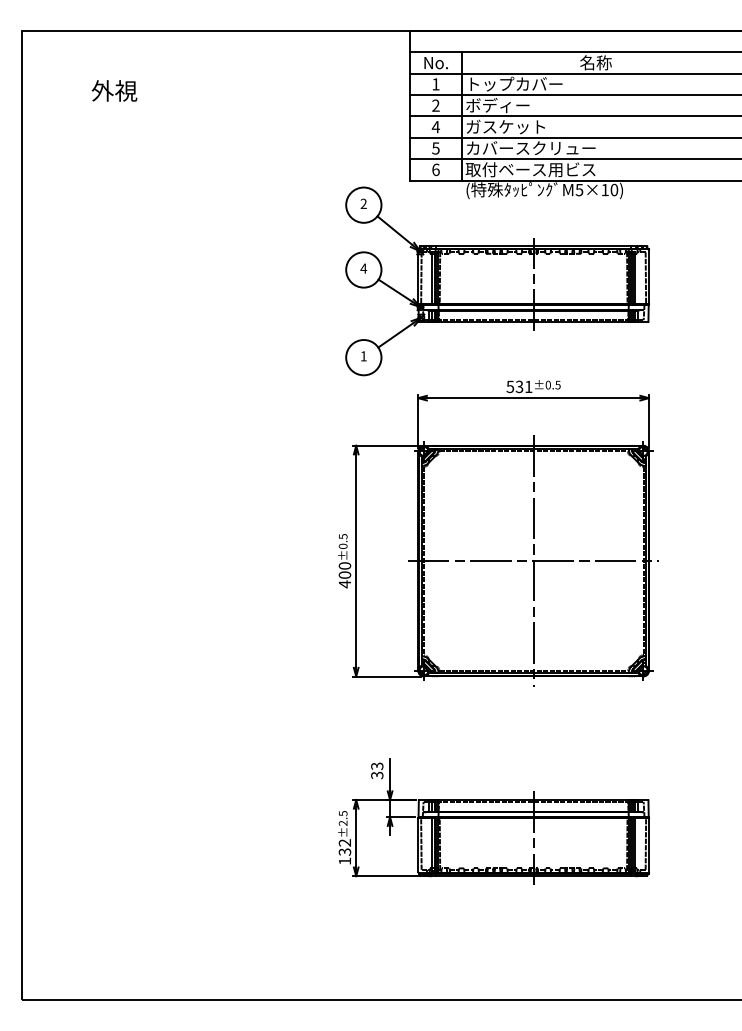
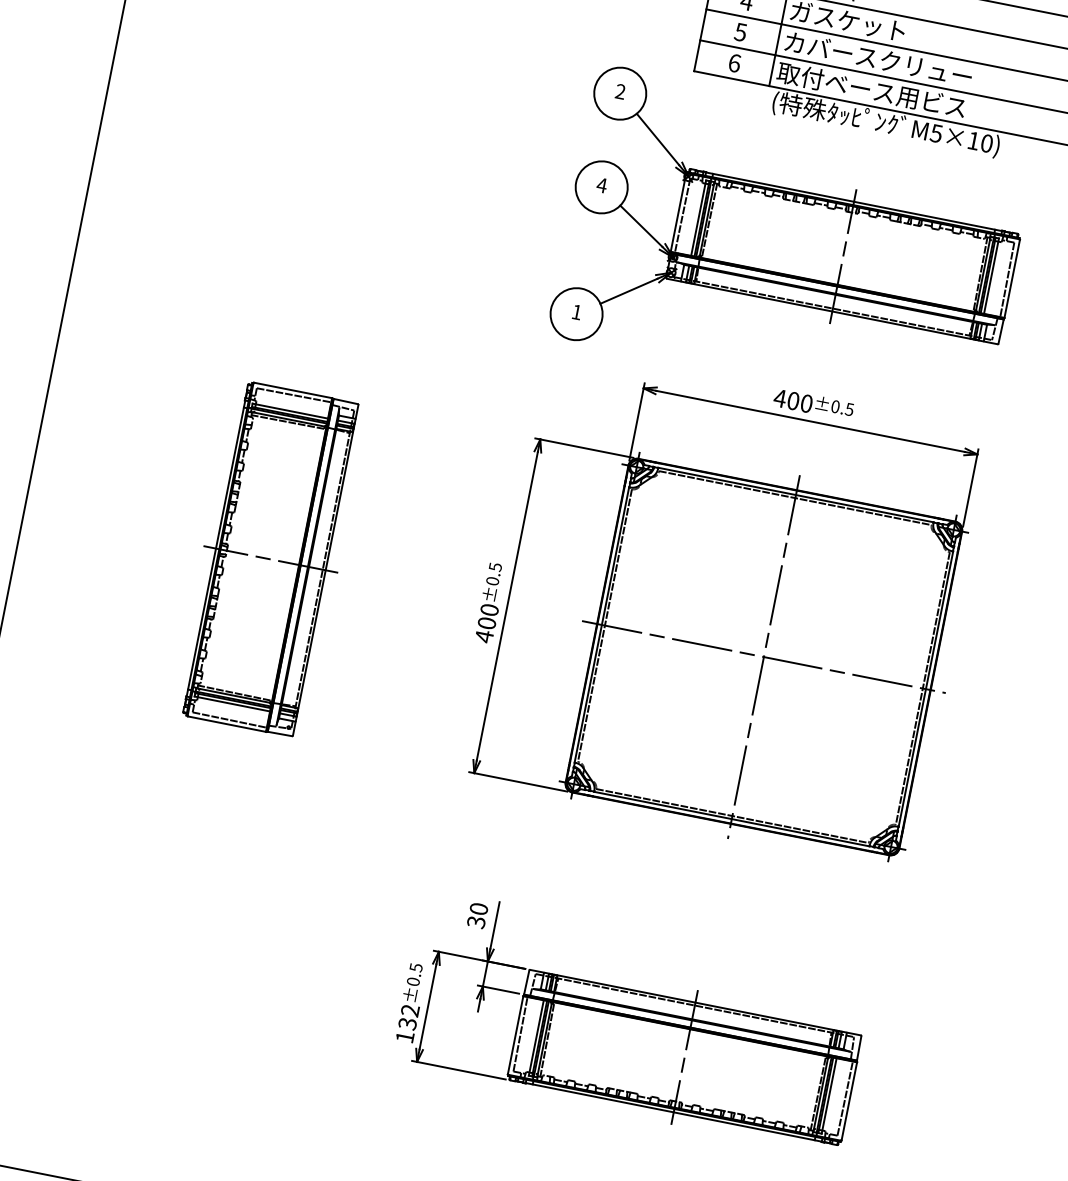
text: (519, 386) -> (793, 400), 531 -> 400
part: (192, 560) -> (270, 558), added
text: (377, 766) -> (479, 909), 33 -> 30
text: (343, 822) -> (414, 980), ±2.5 -> ±0.5

